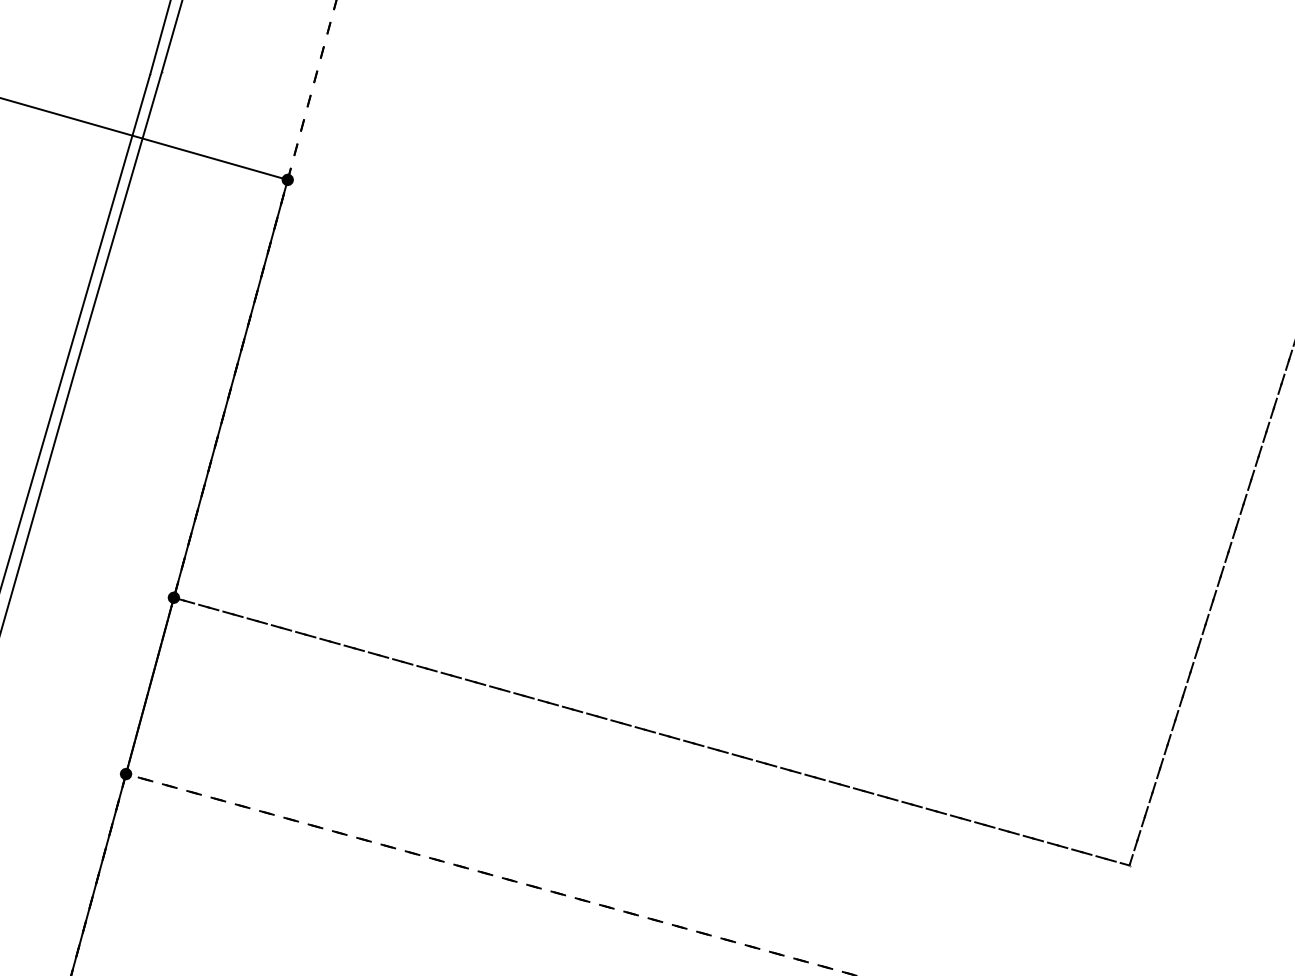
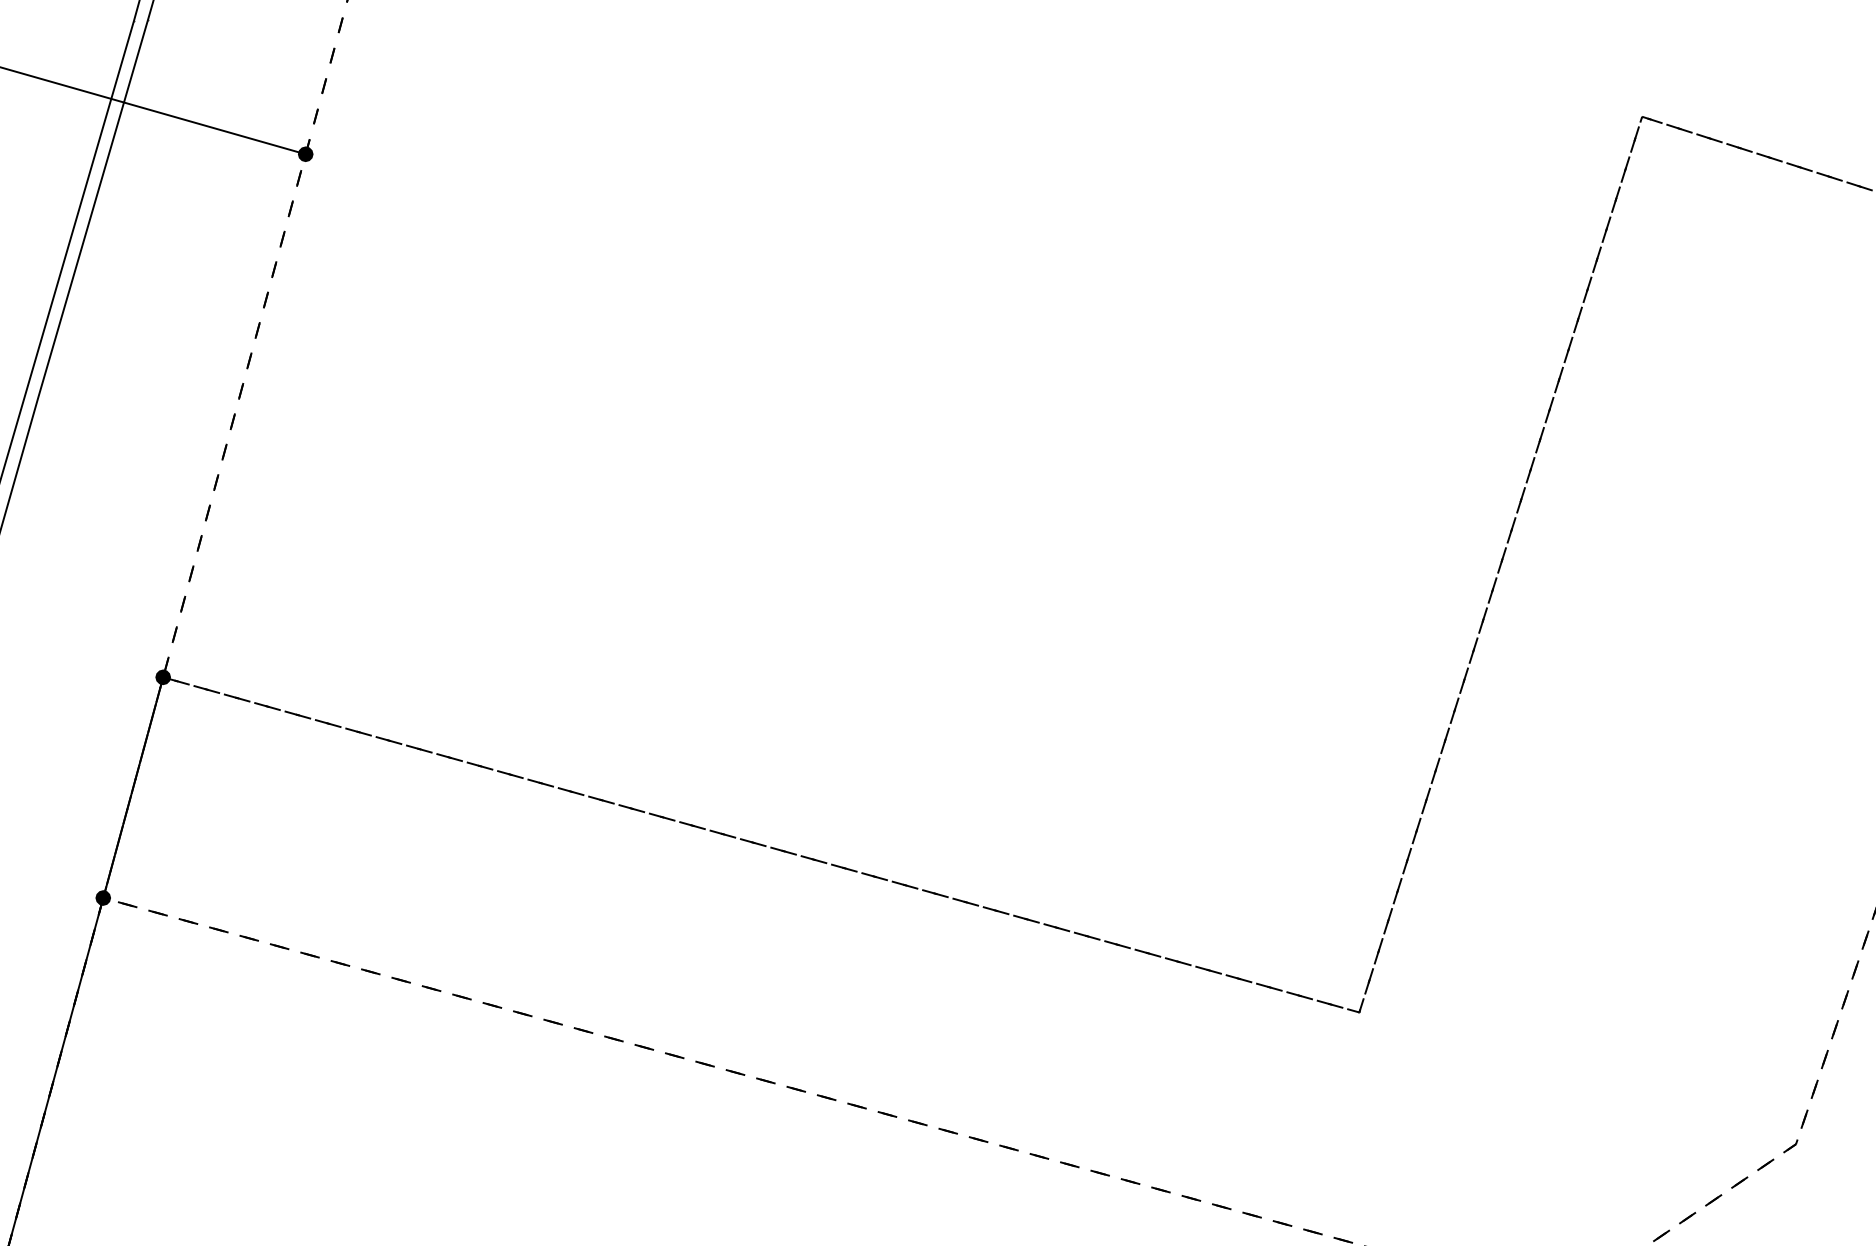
line: (230, 388) -> (234, 415), removed

